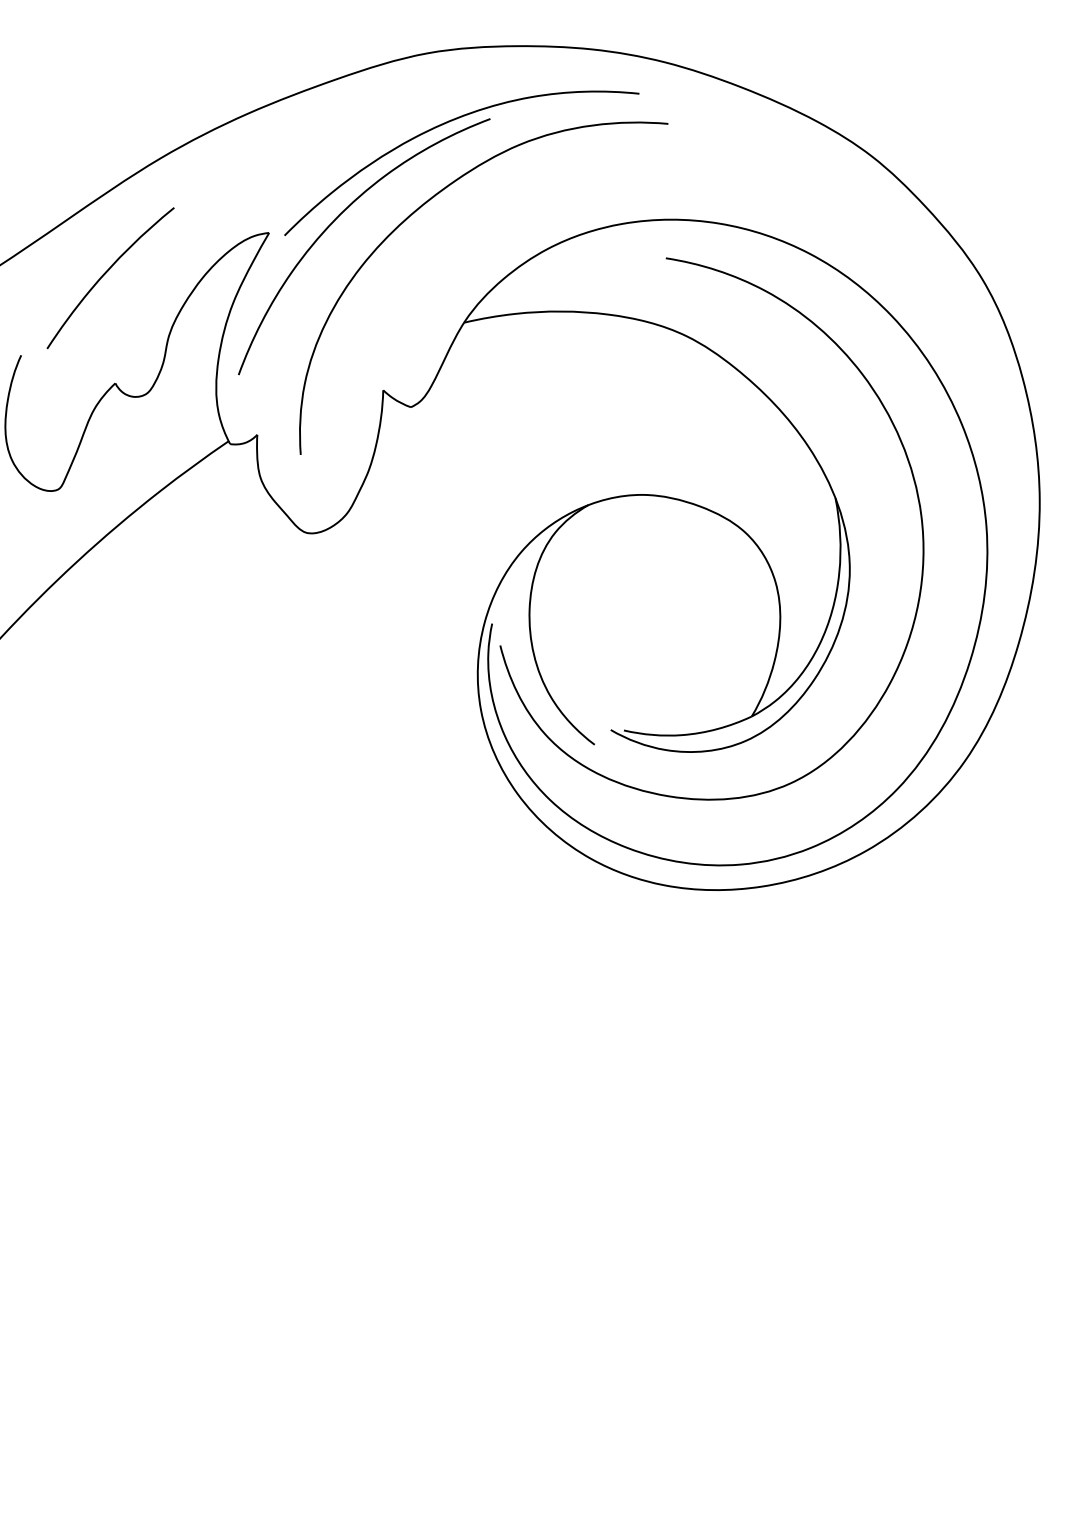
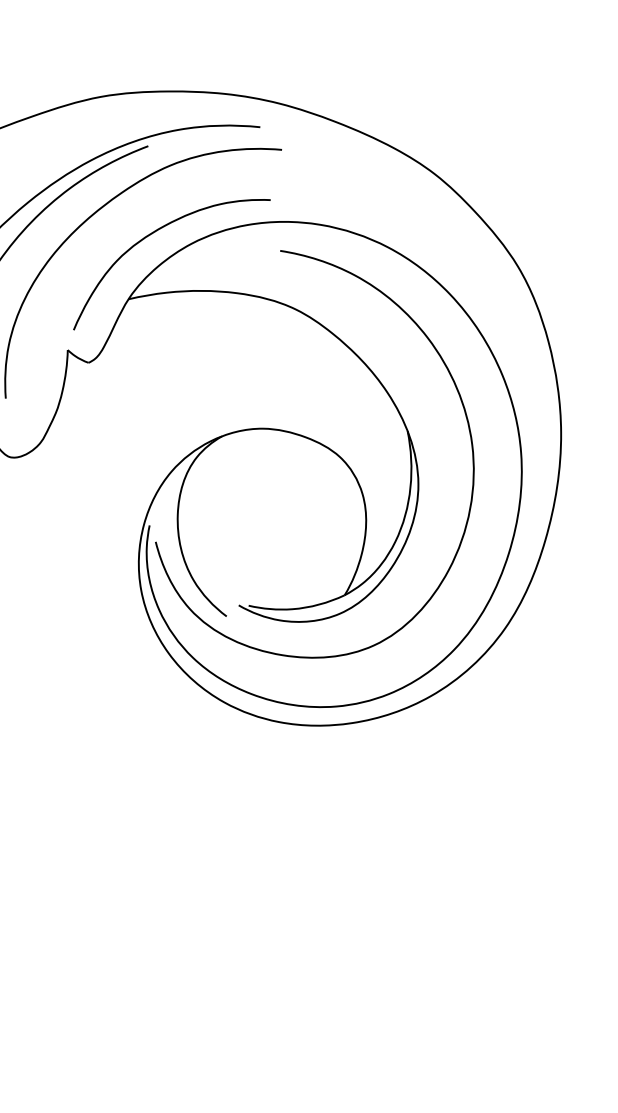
curve: (498, 234) -> (154, 233), added

